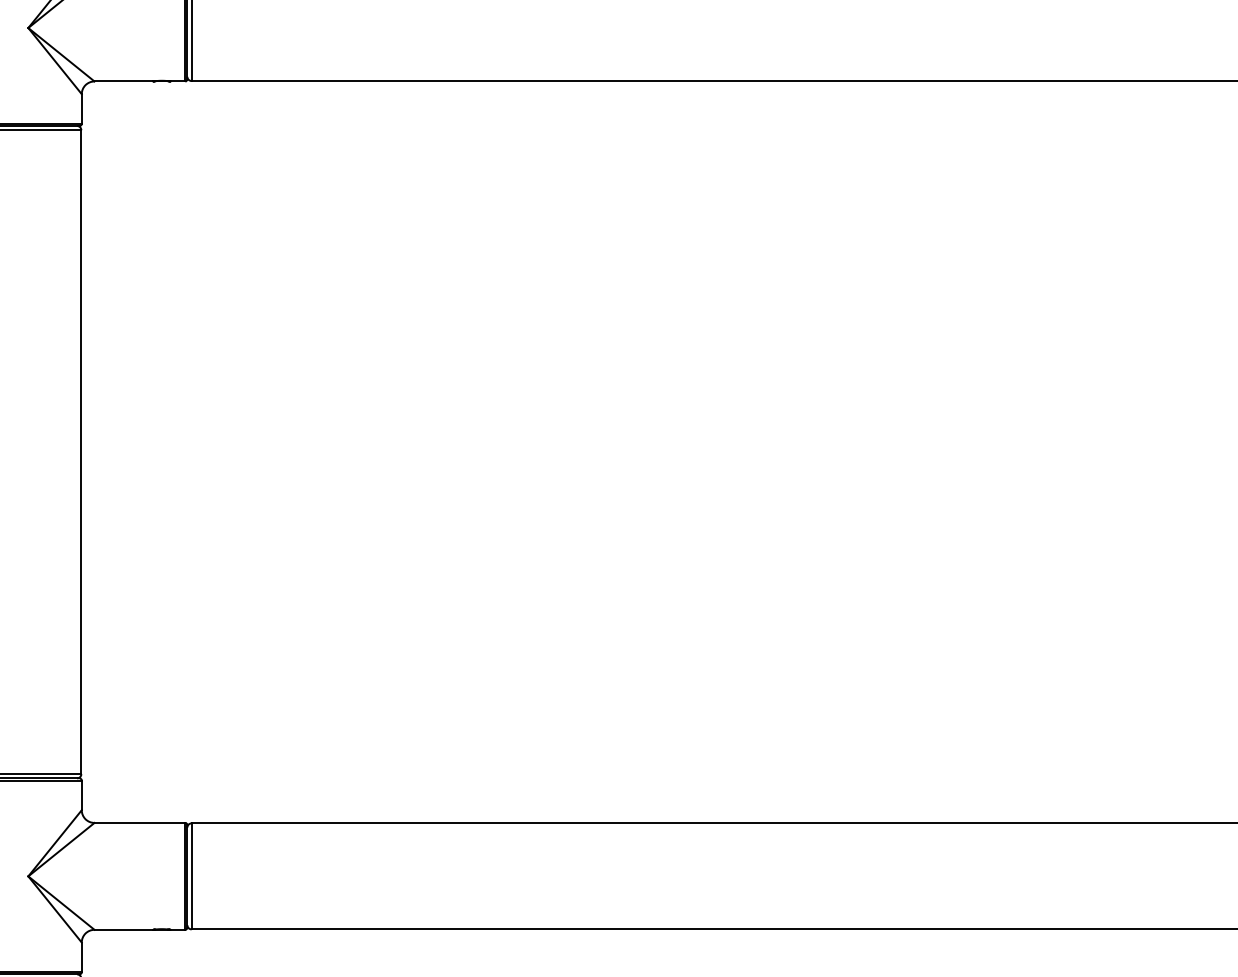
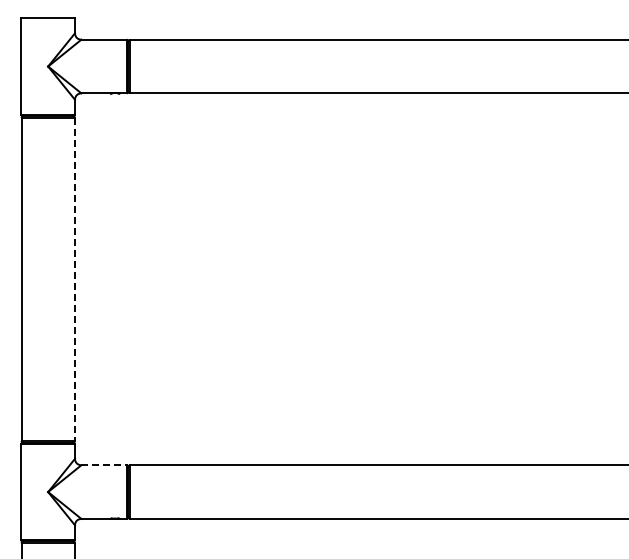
line: (80, 452) -> (74, 279), solid -> dashed
line: (140, 823) -> (104, 465), solid -> dashed

